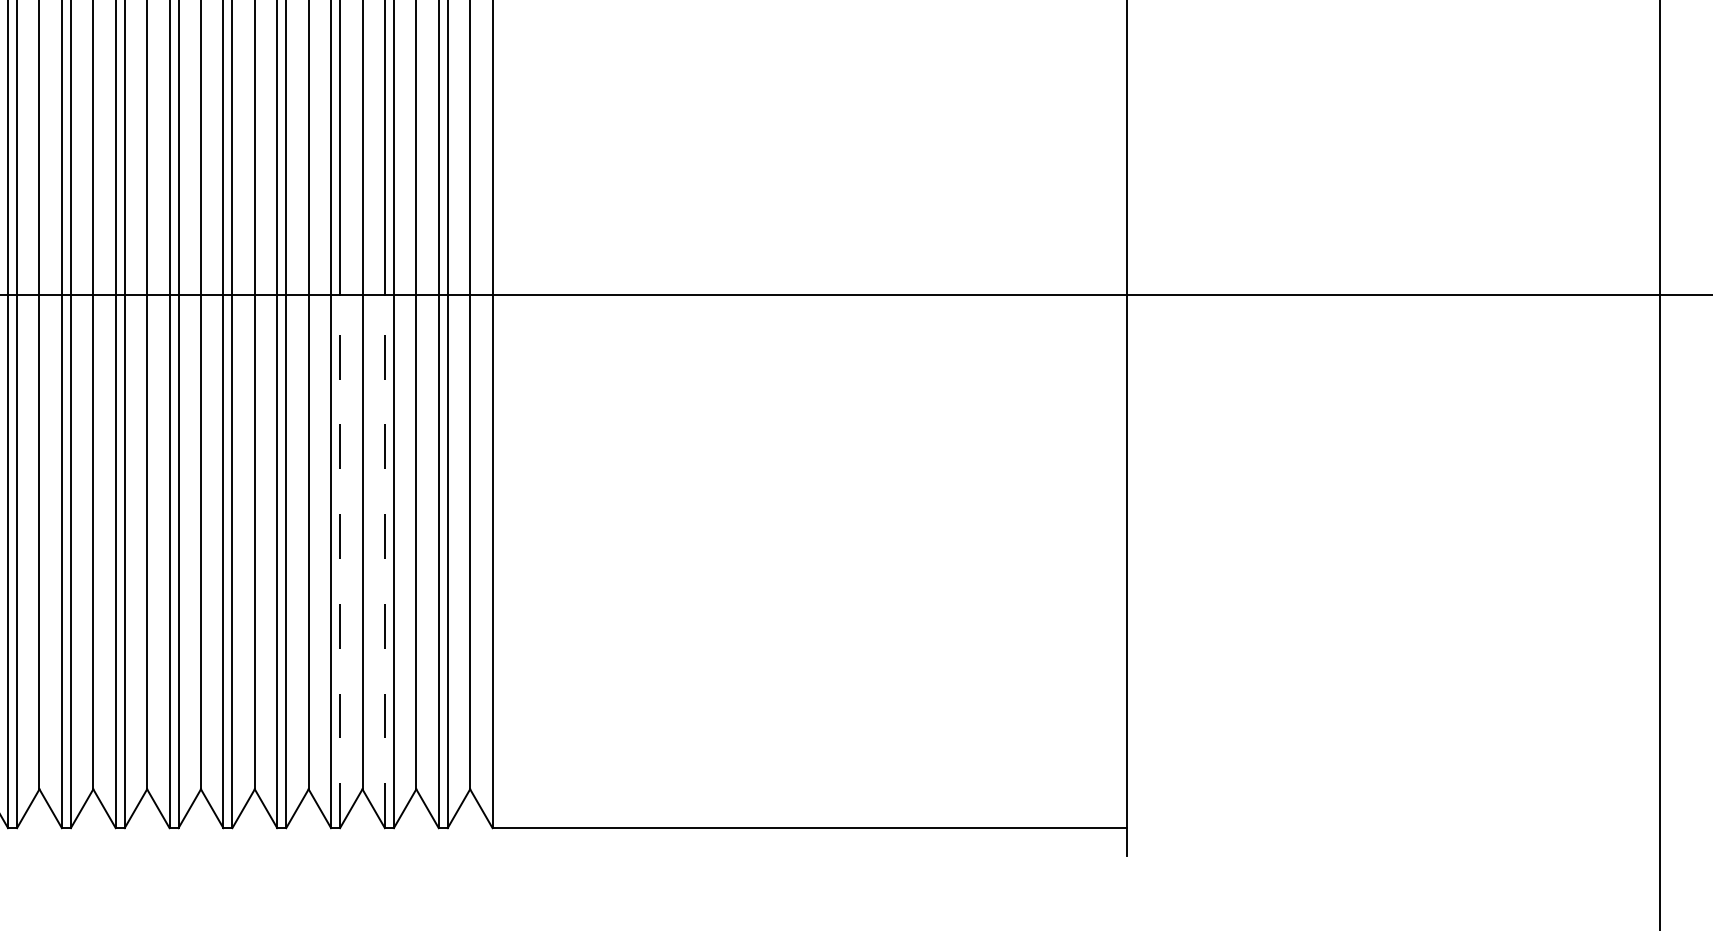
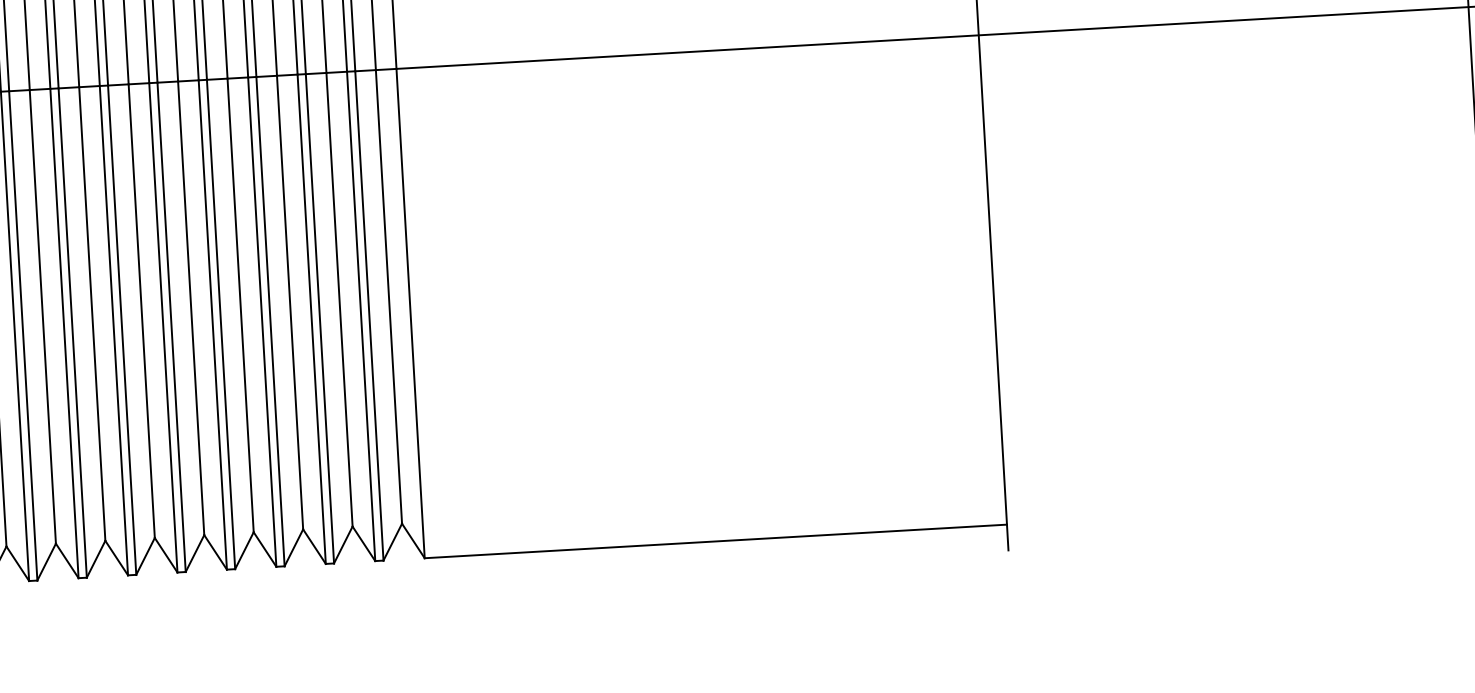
line: (340, 561) -> (270, 321), dashed -> solid
line: (384, 561) -> (311, 319), dashed -> solid

